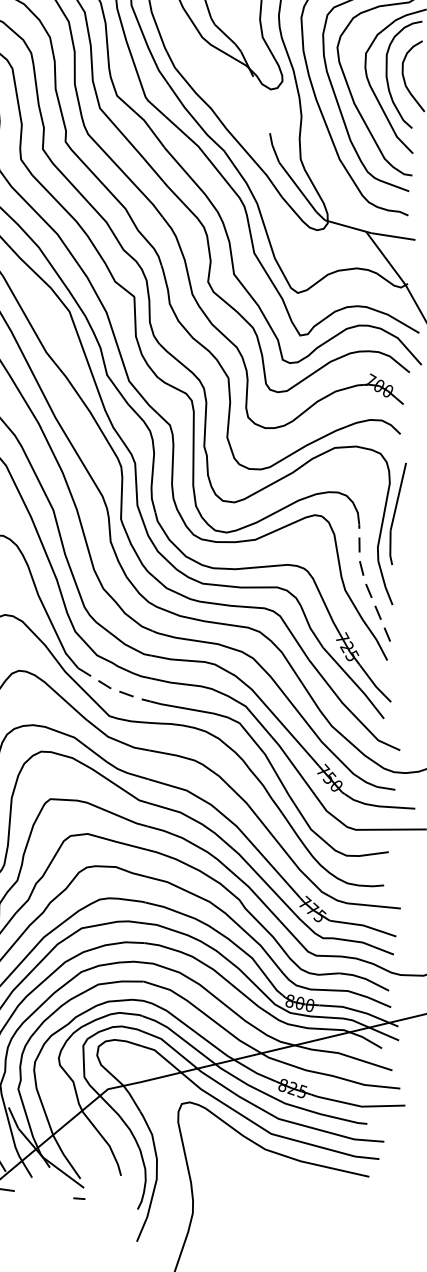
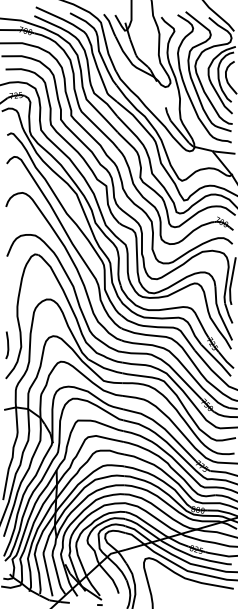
line: (365, 582) -> (219, 313), dashed -> solid
line: (112, 689) -> (104, 368), dashed -> solid

